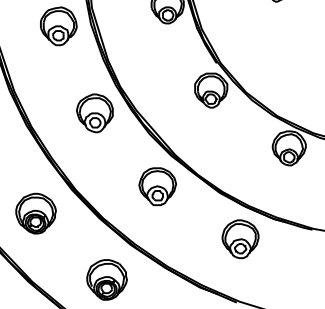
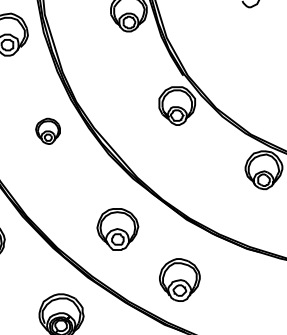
part: (94, 113) -> (47, 131), size x0.6
part: (157, 186) -> (117, 229), moved
part: (240, 239) -> (179, 280), moved

